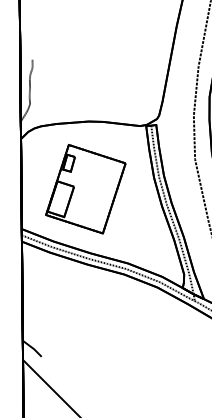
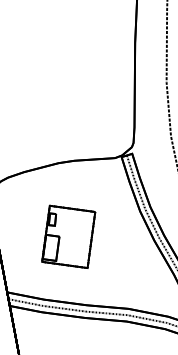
part: (85, 189) -> (68, 237), size x0.7

